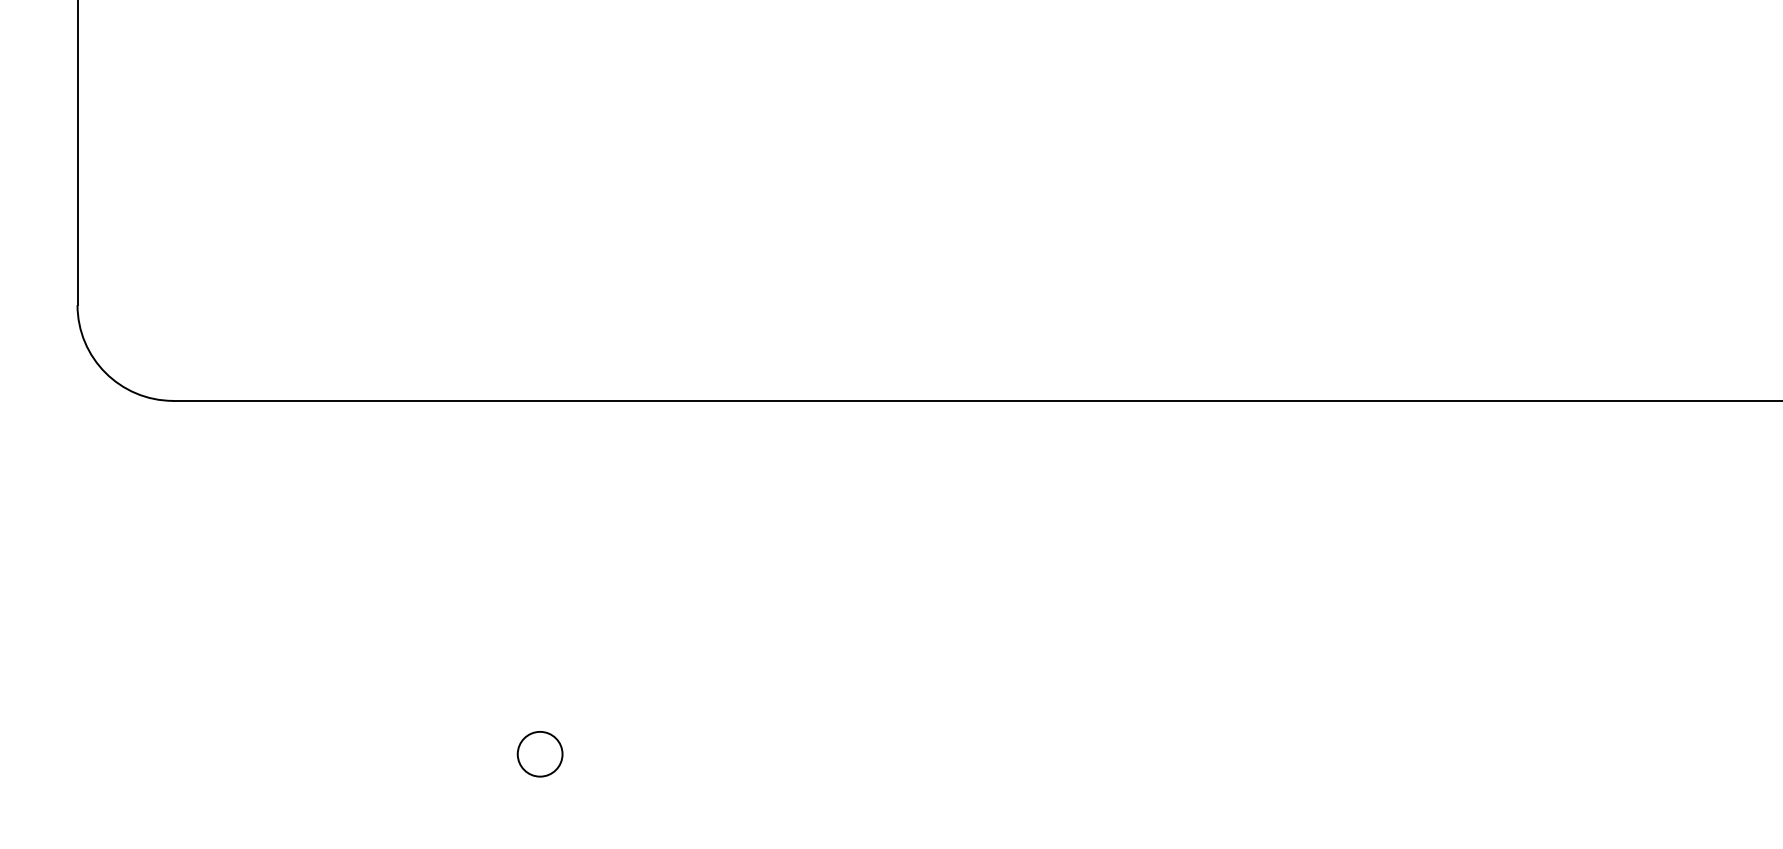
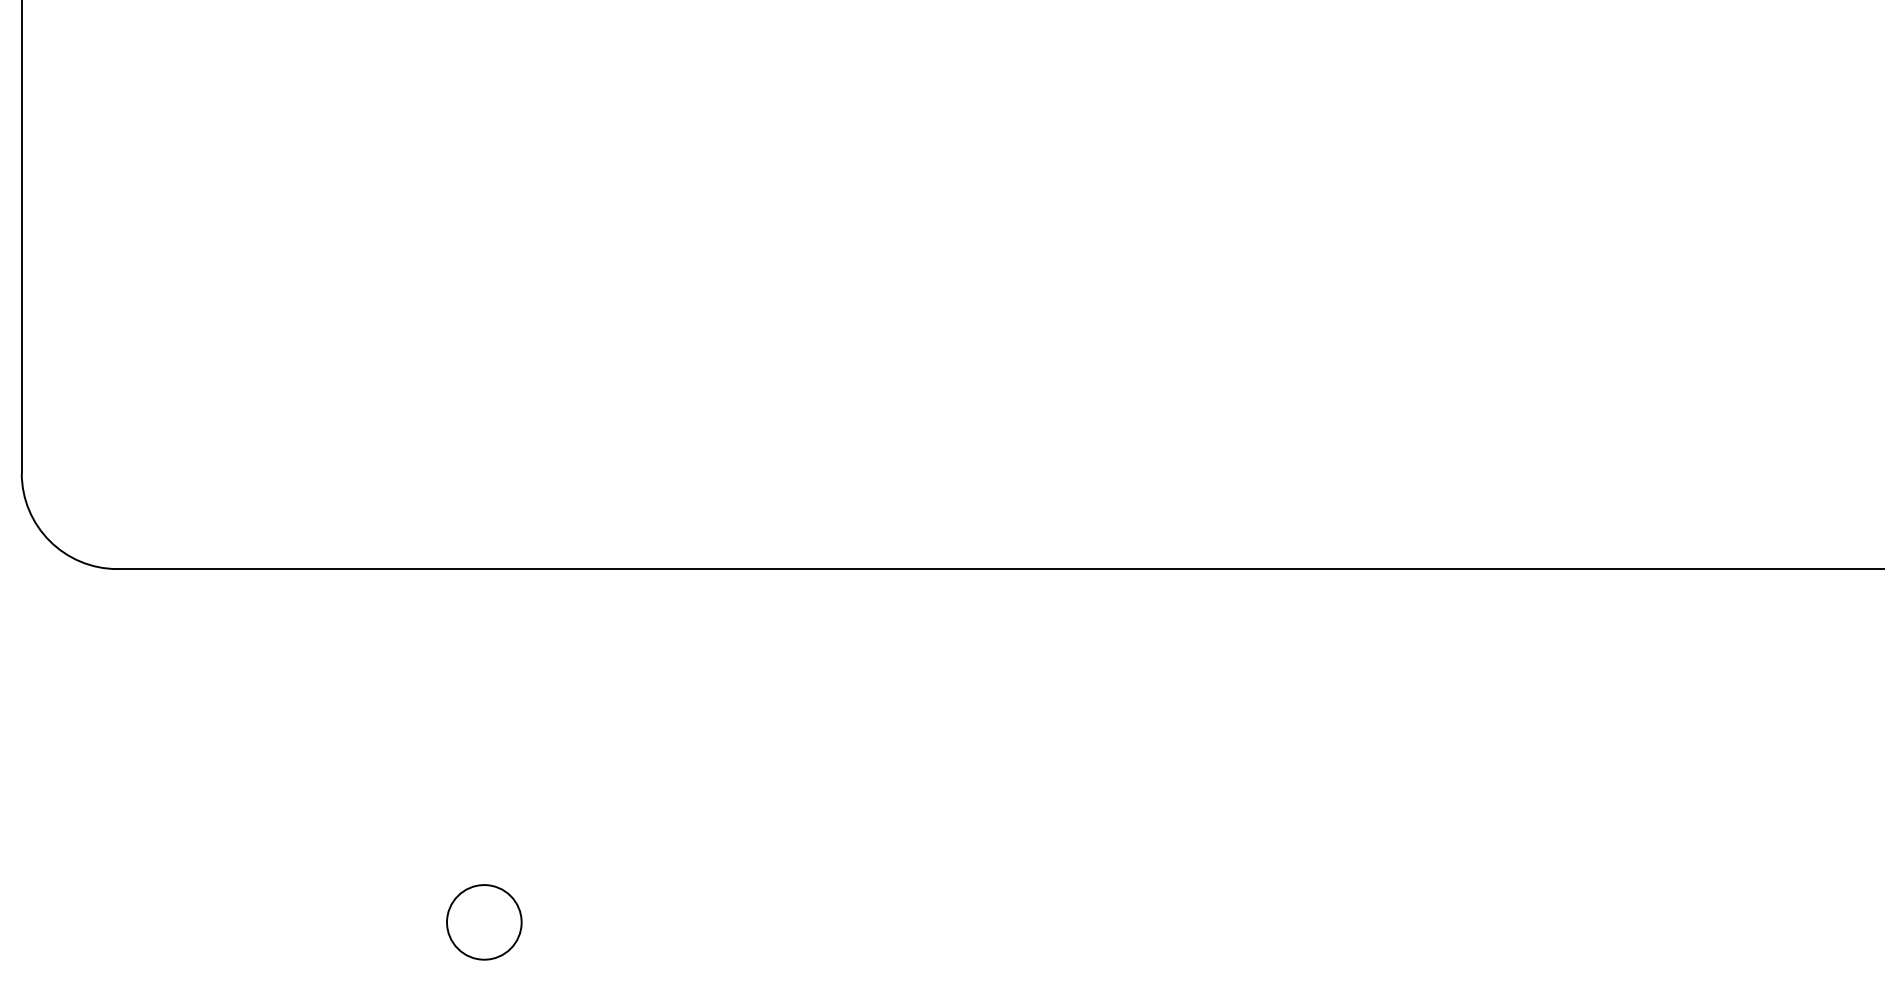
circle: (540, 754) -> (484, 922), size x1.67

